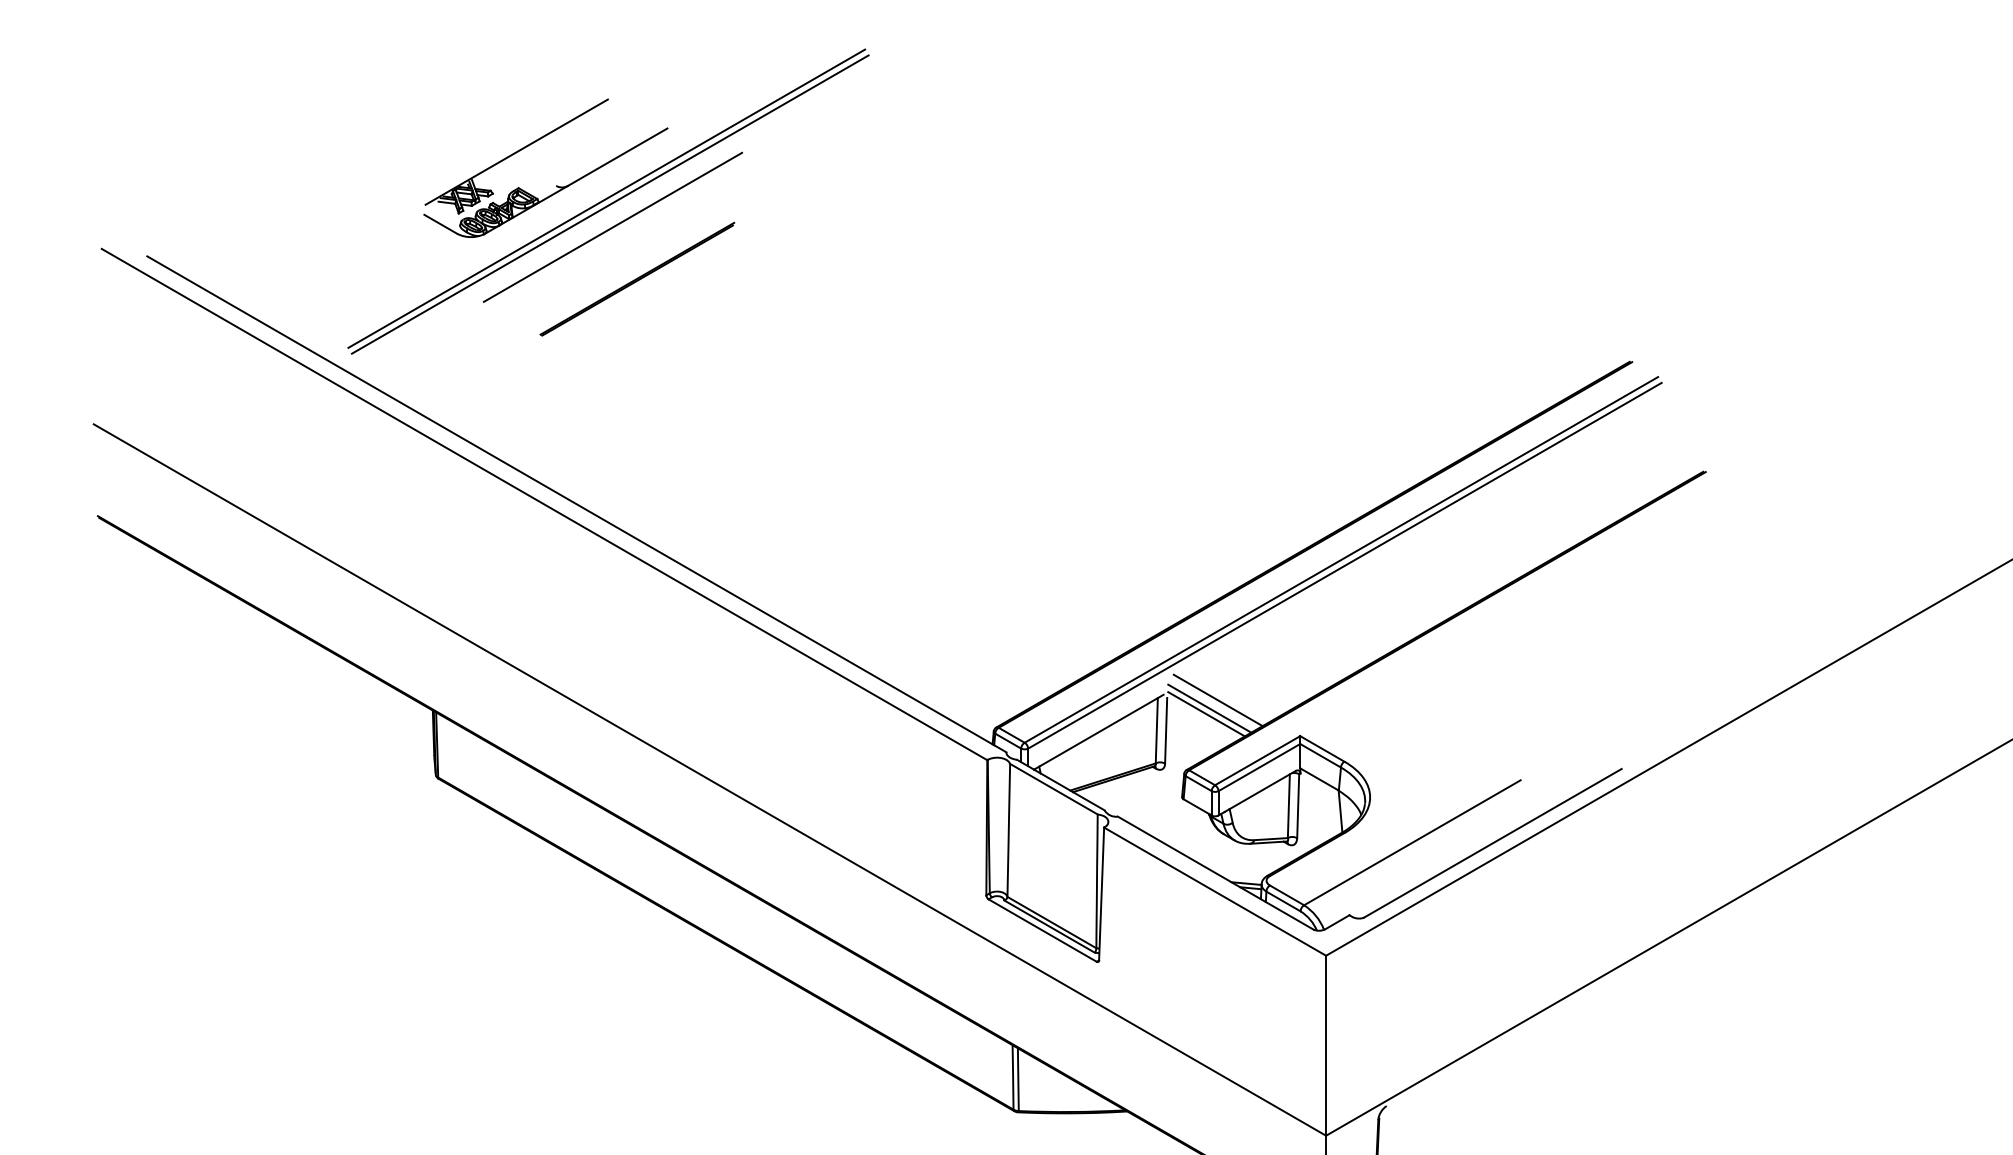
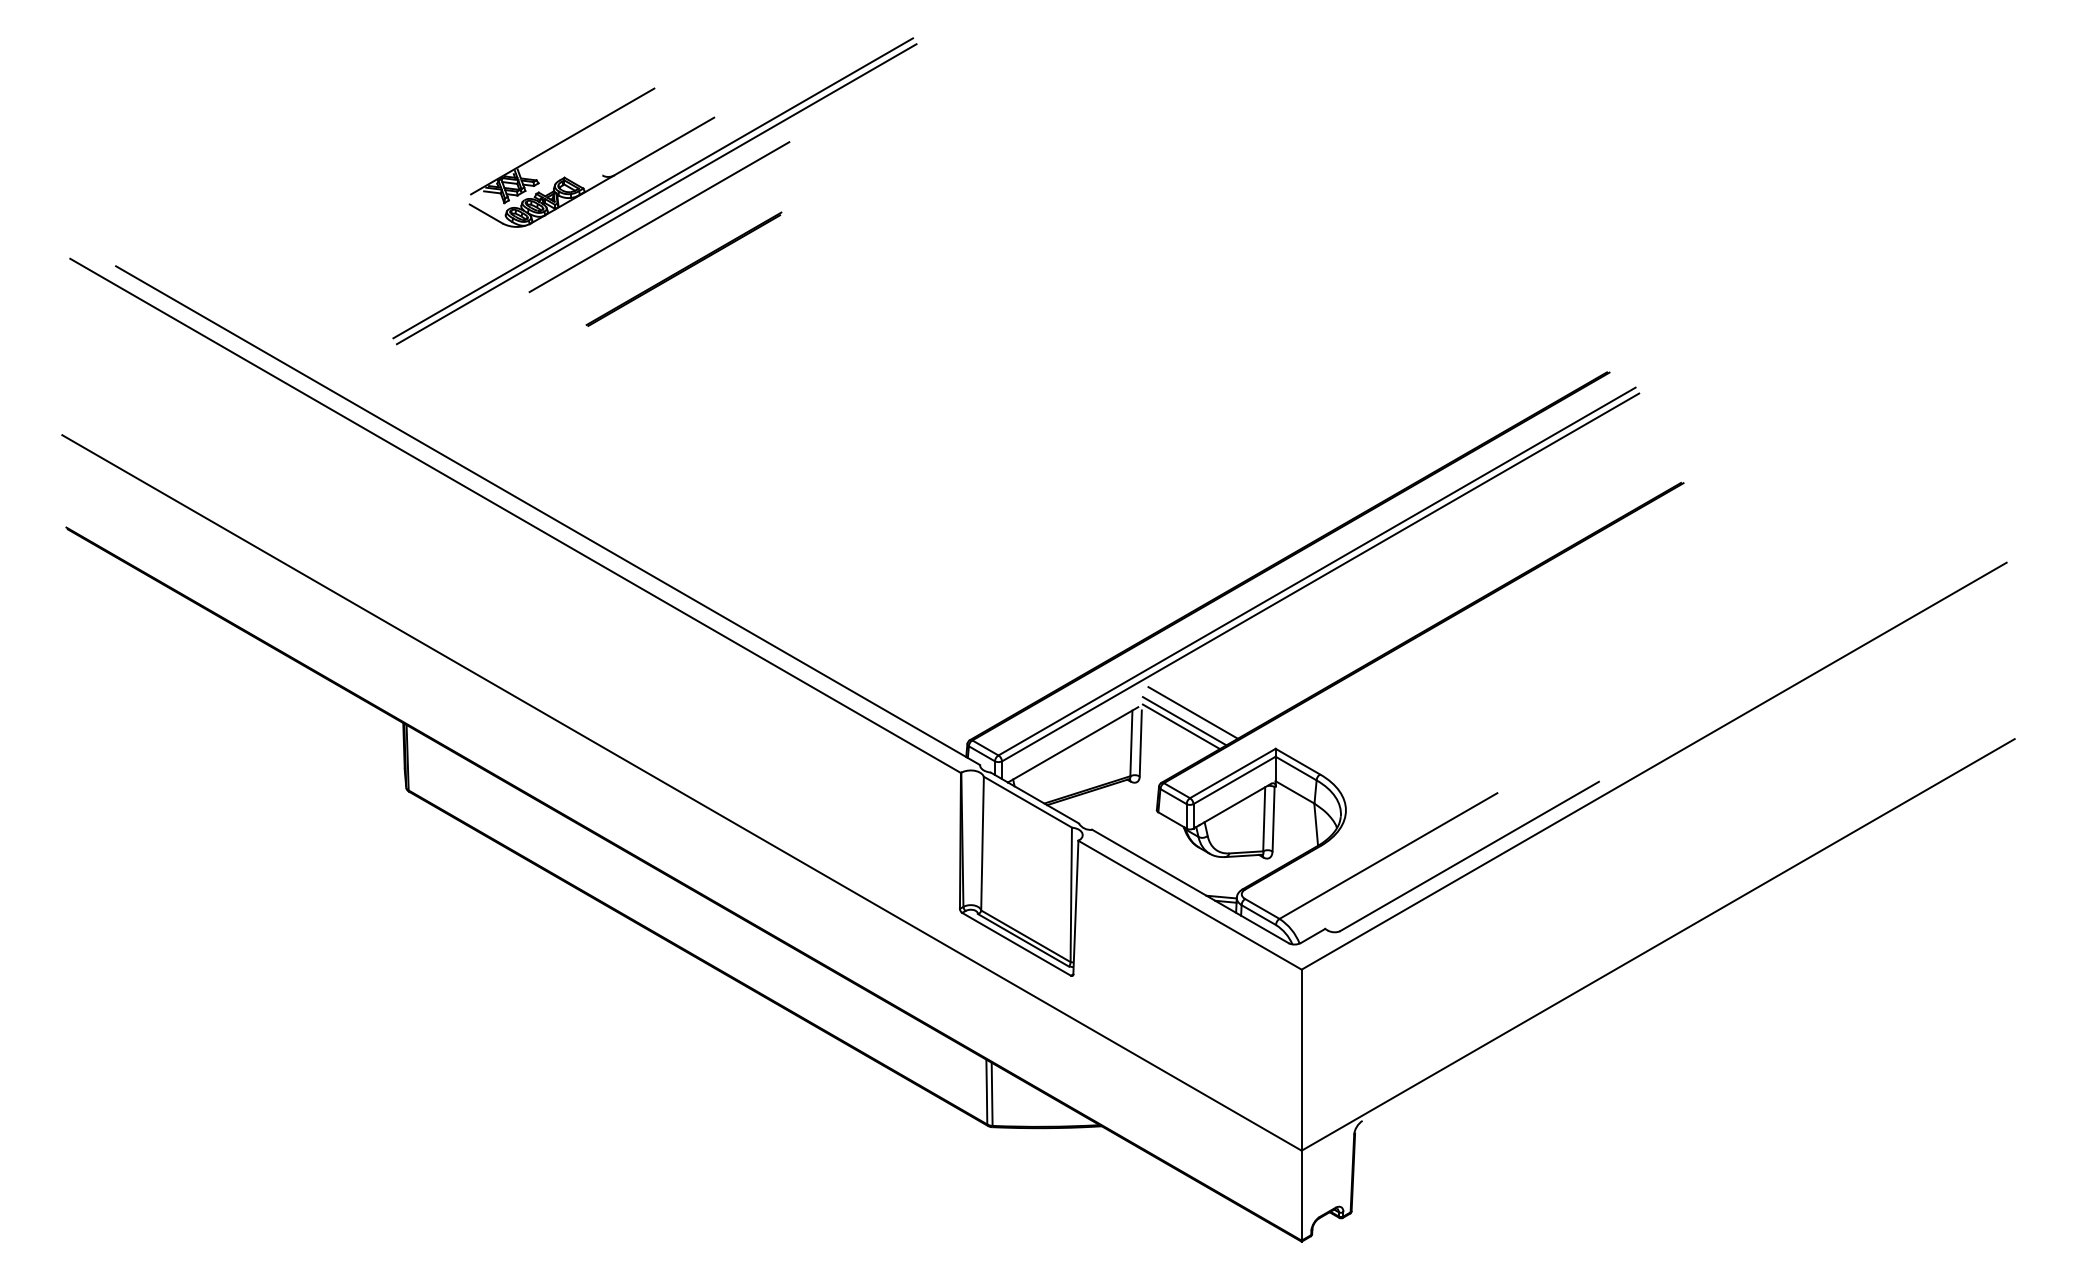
part: (608, 201) -> (654, 191), moved

